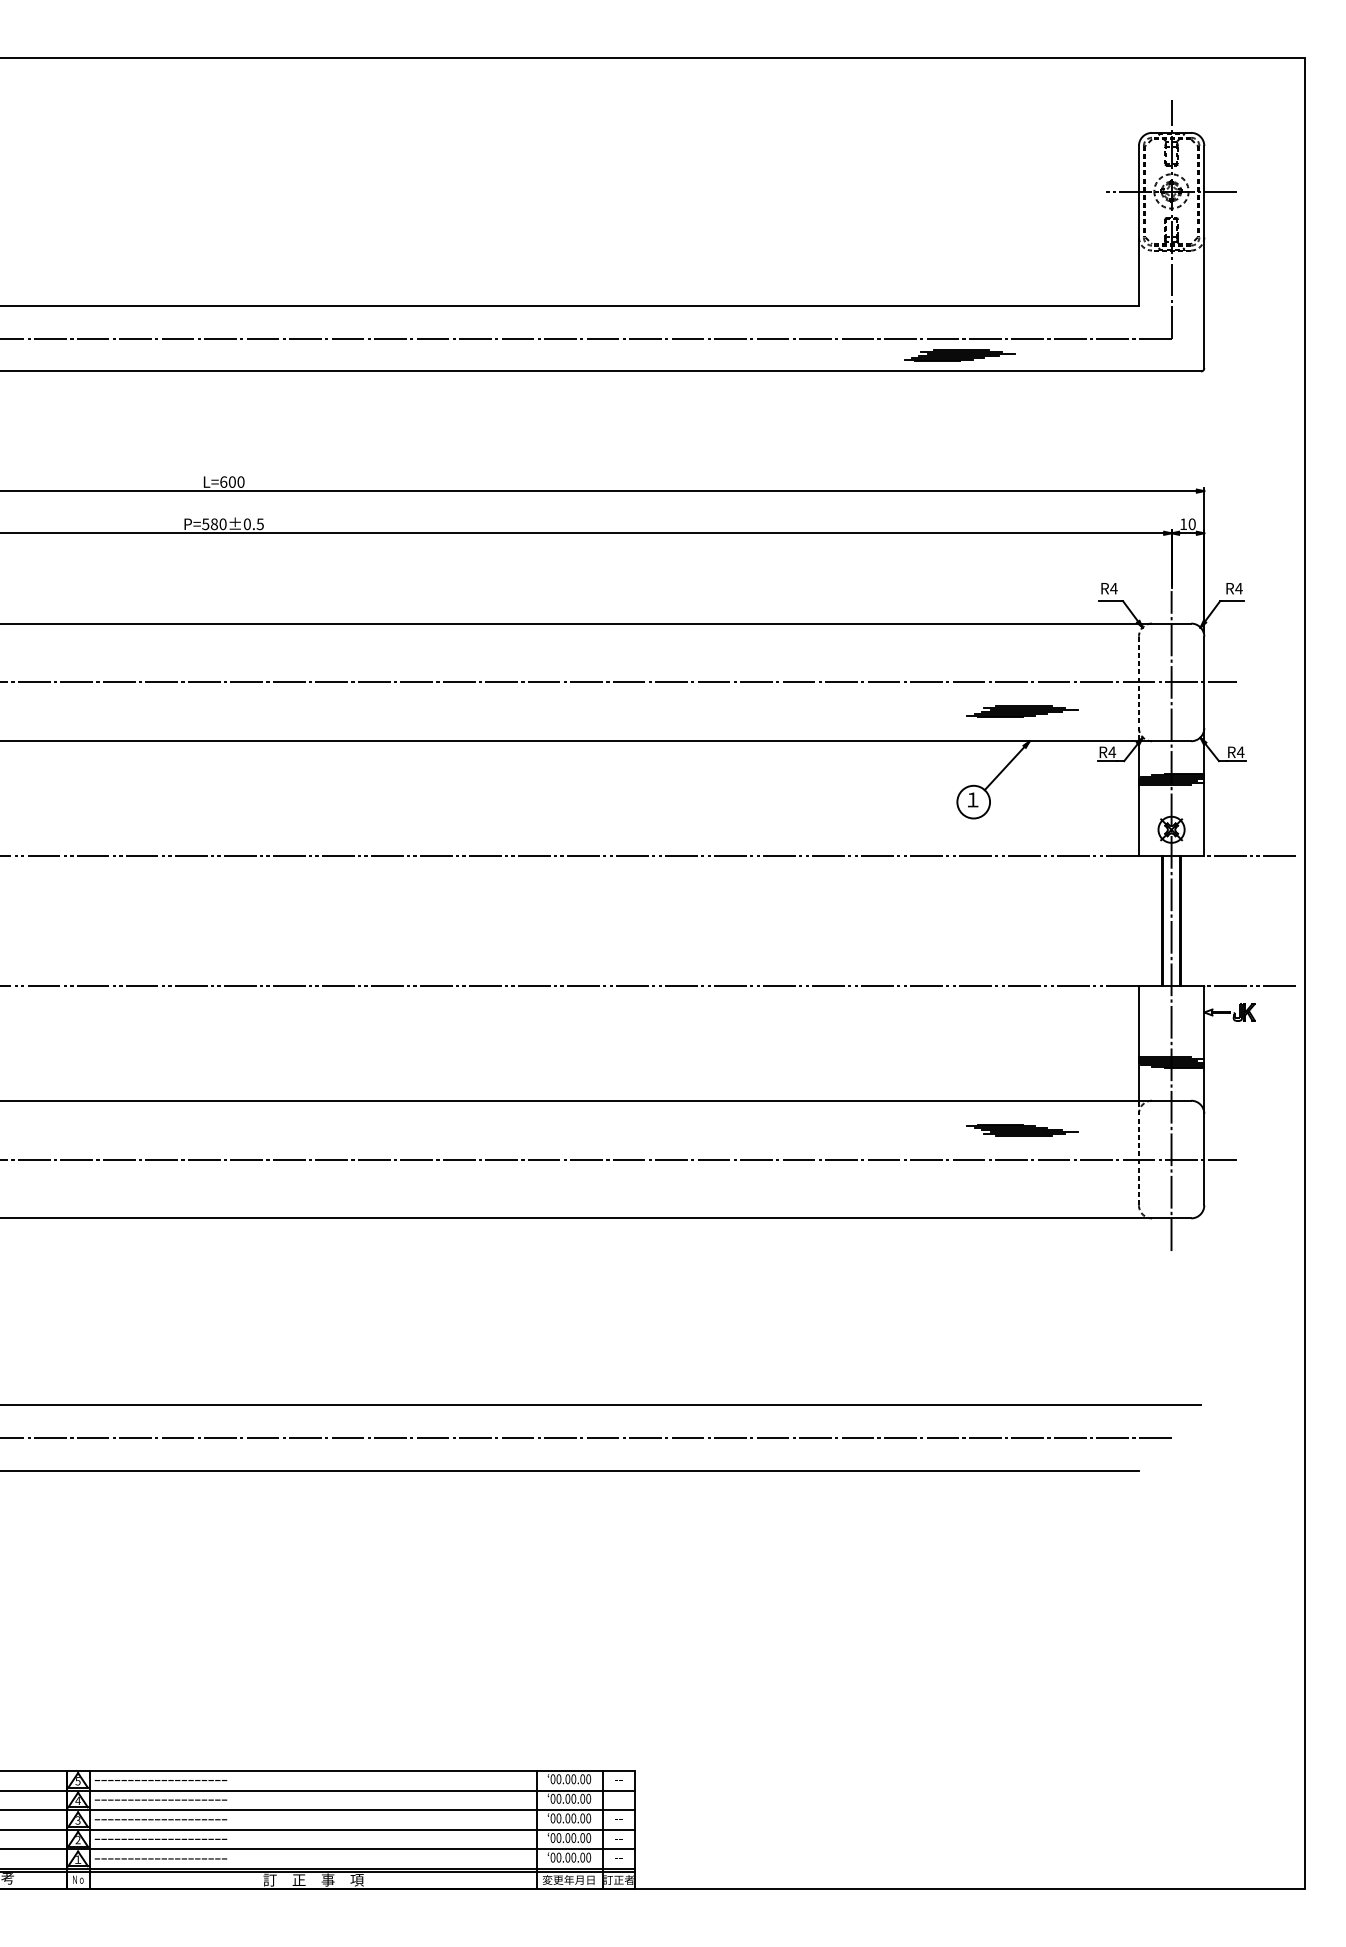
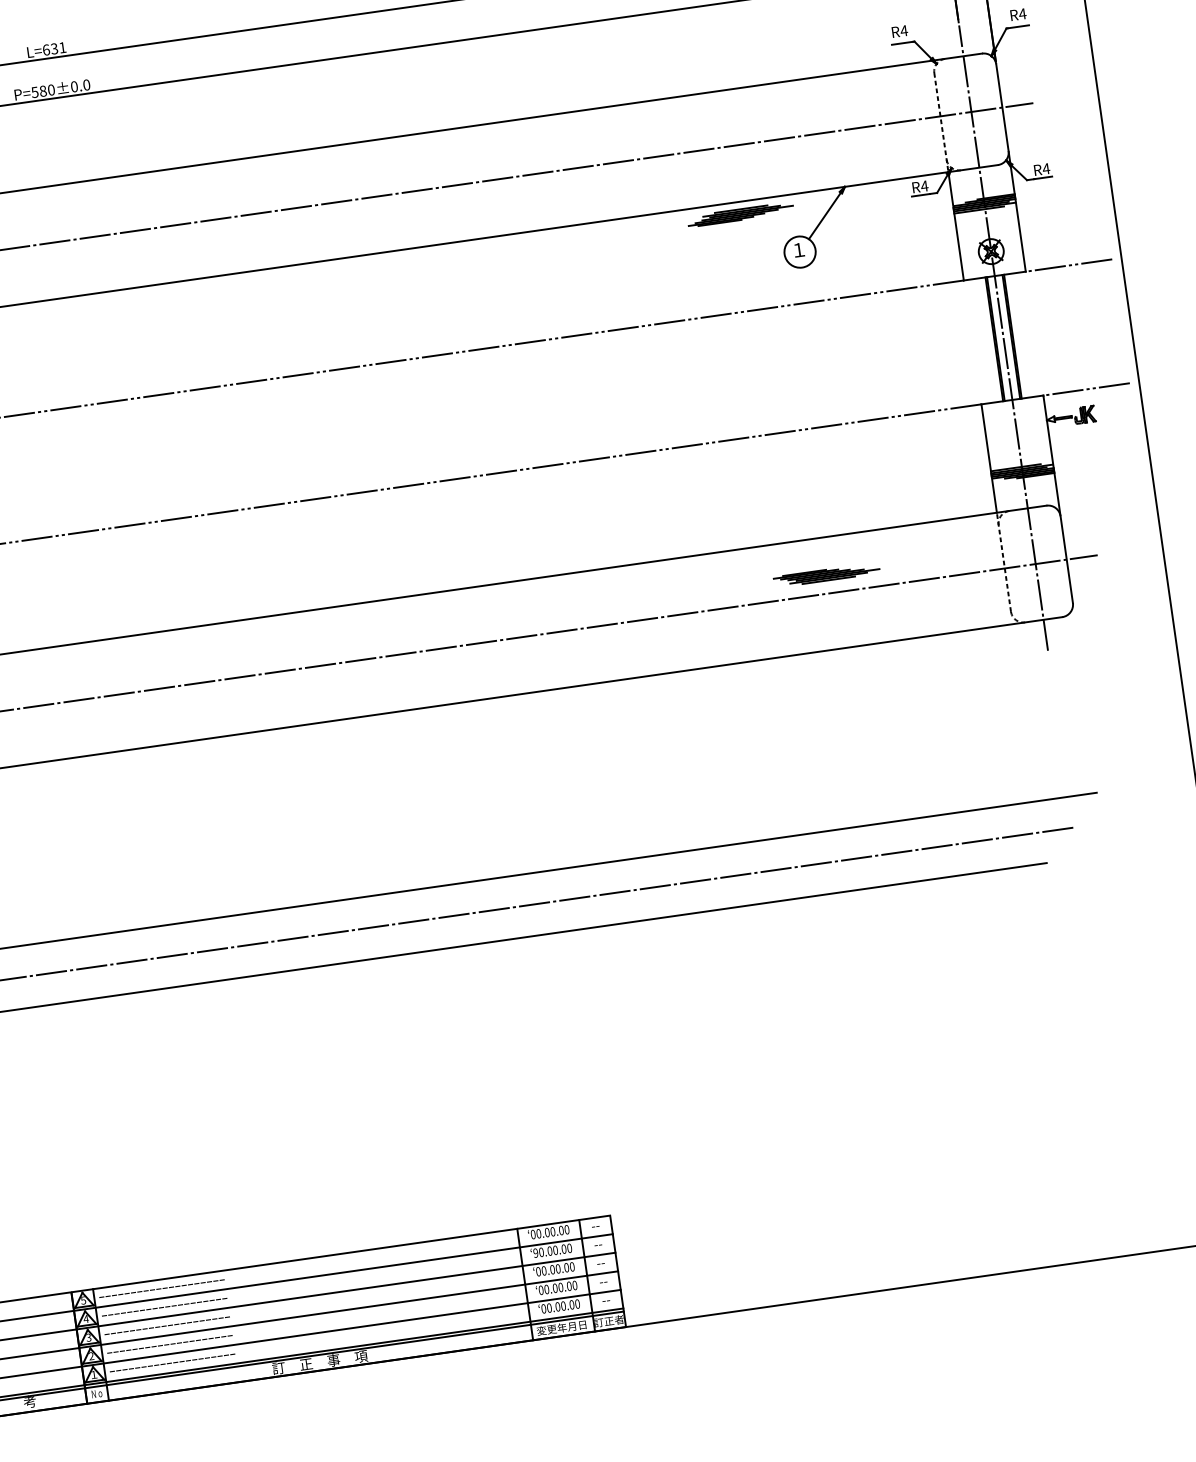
text: (236, 481) -> (58, 47), L=600 -> L=631
text: (259, 523) -> (85, 84), P=580±0.5 -> P=580±0.0
part: (1022, 711) -> (740, 214), moved
part: (1022, 1130) -> (826, 575), moved
text: (552, 1798) -> (535, 1252), 00.00.00 -> 90.00.00

